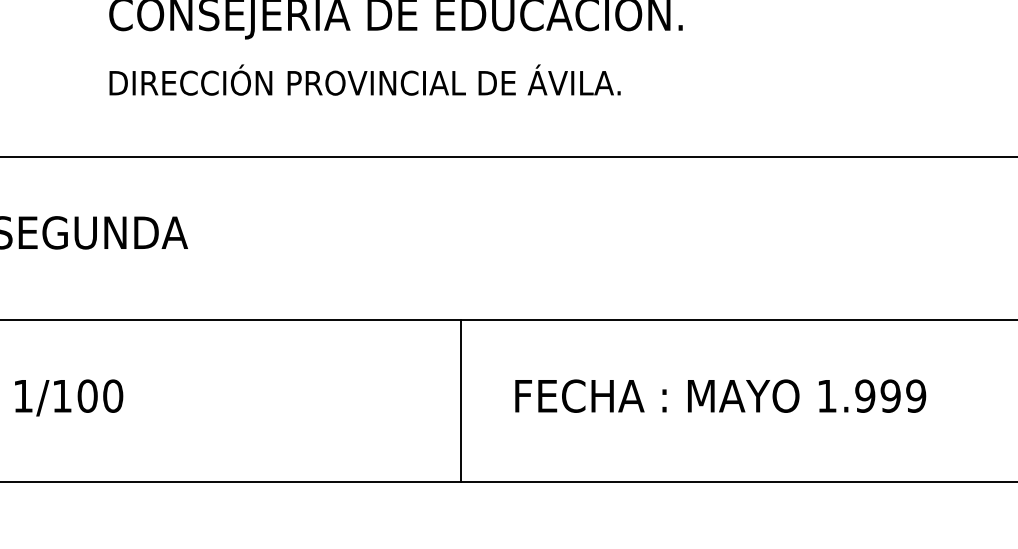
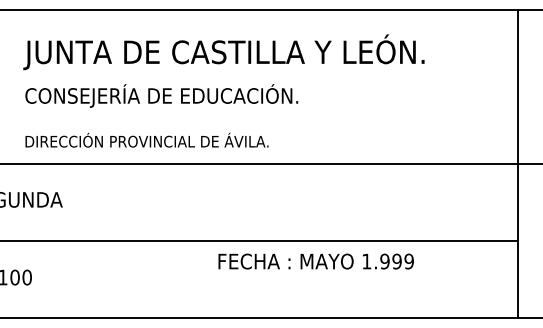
text: (363, 78) -> (146, 139), moved
text: (719, 396) -> (315, 261), moved
line: (460, 400) -> (192, 279), removed

